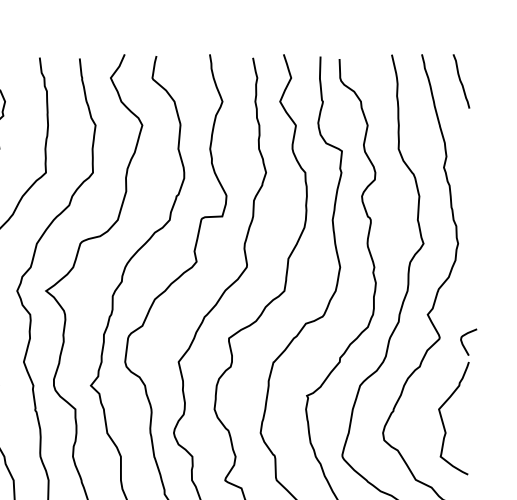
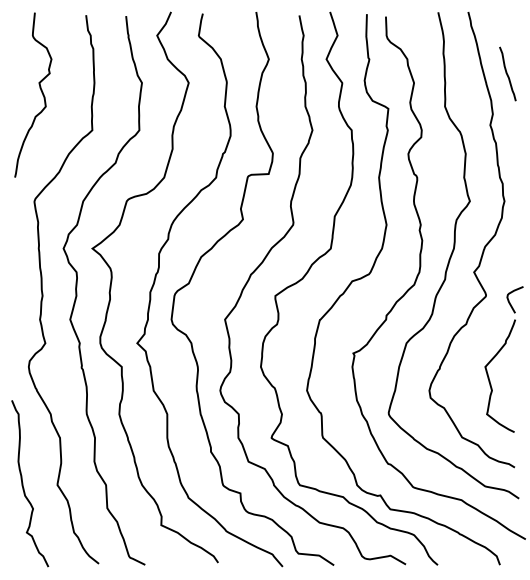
curve: (461, 80) -> (507, 73), moved

